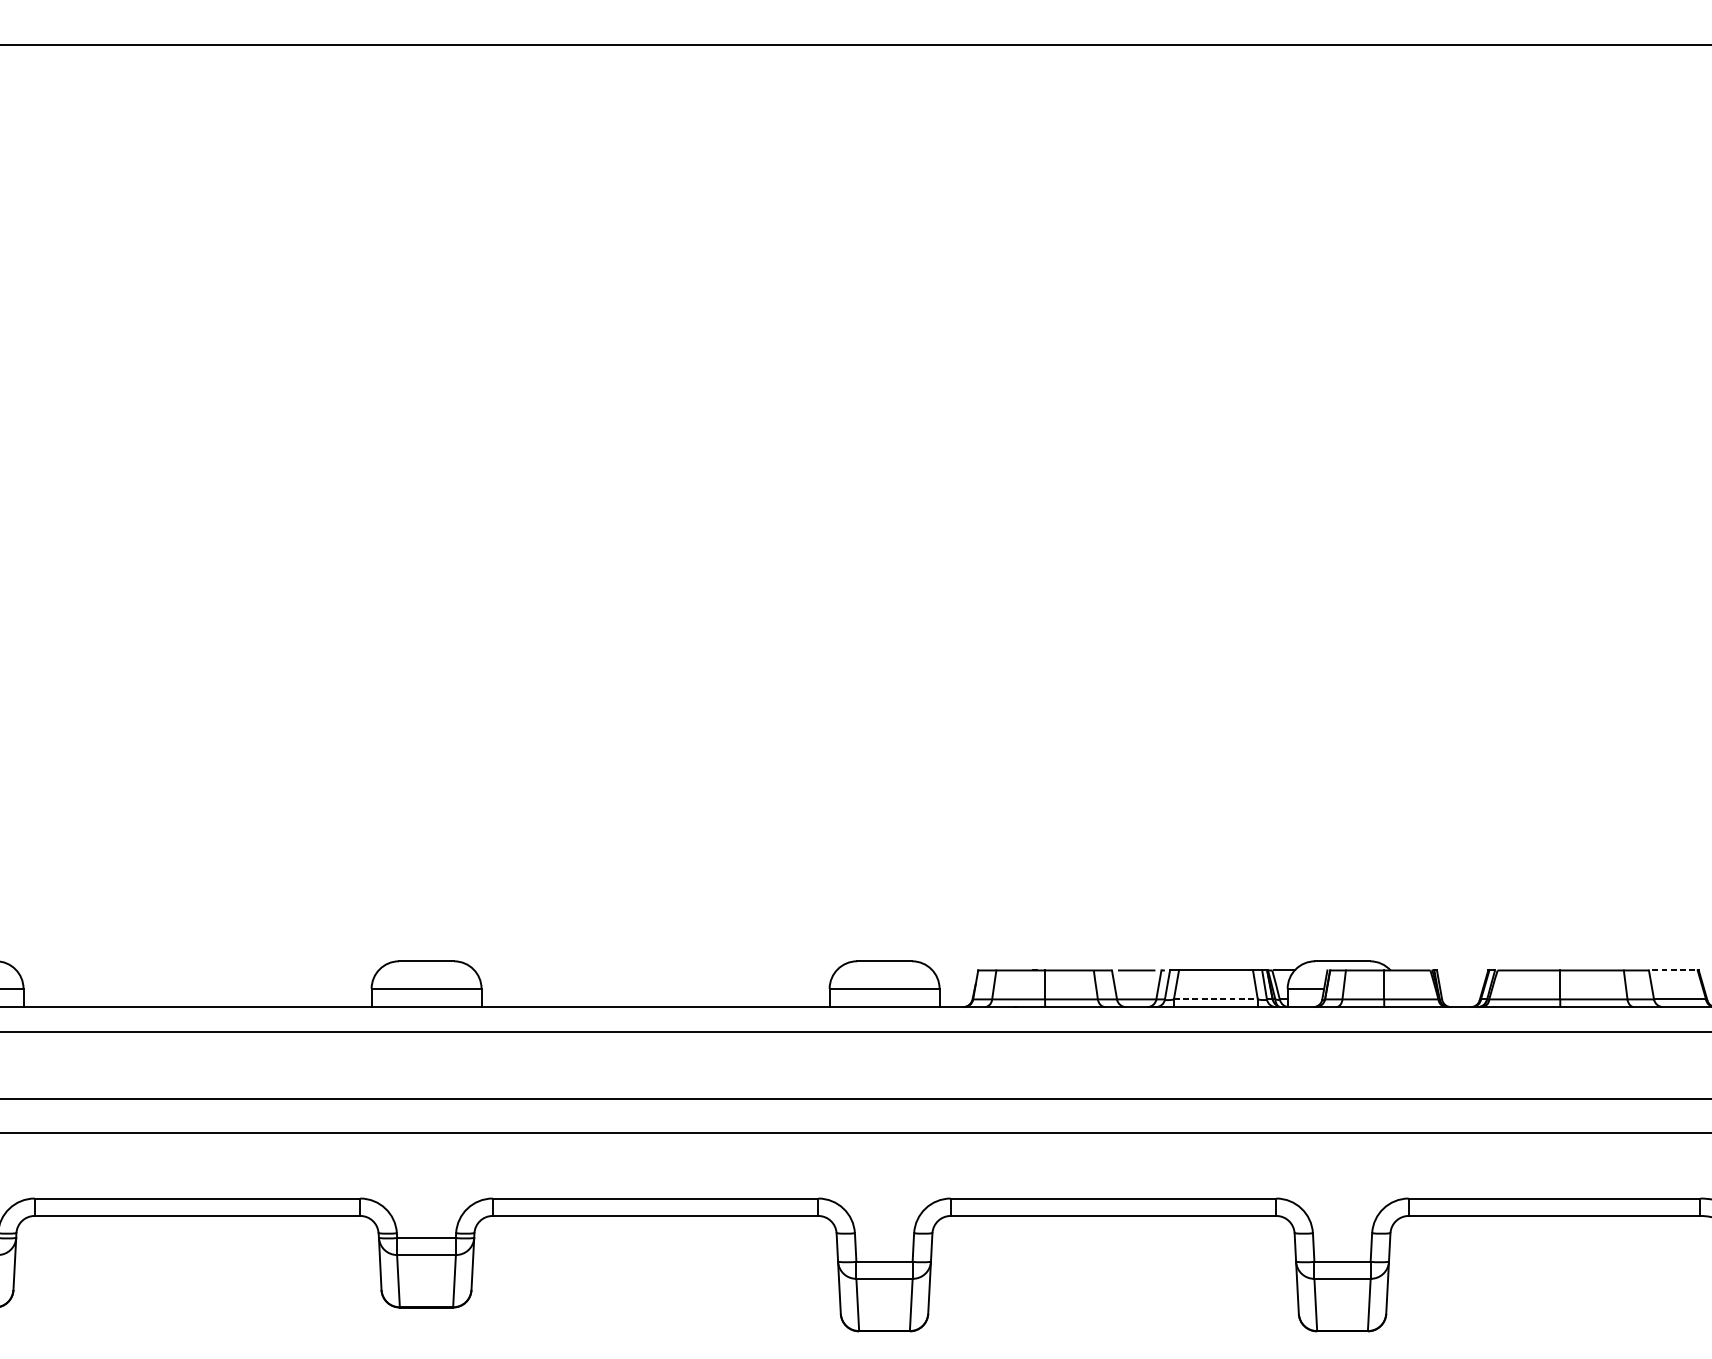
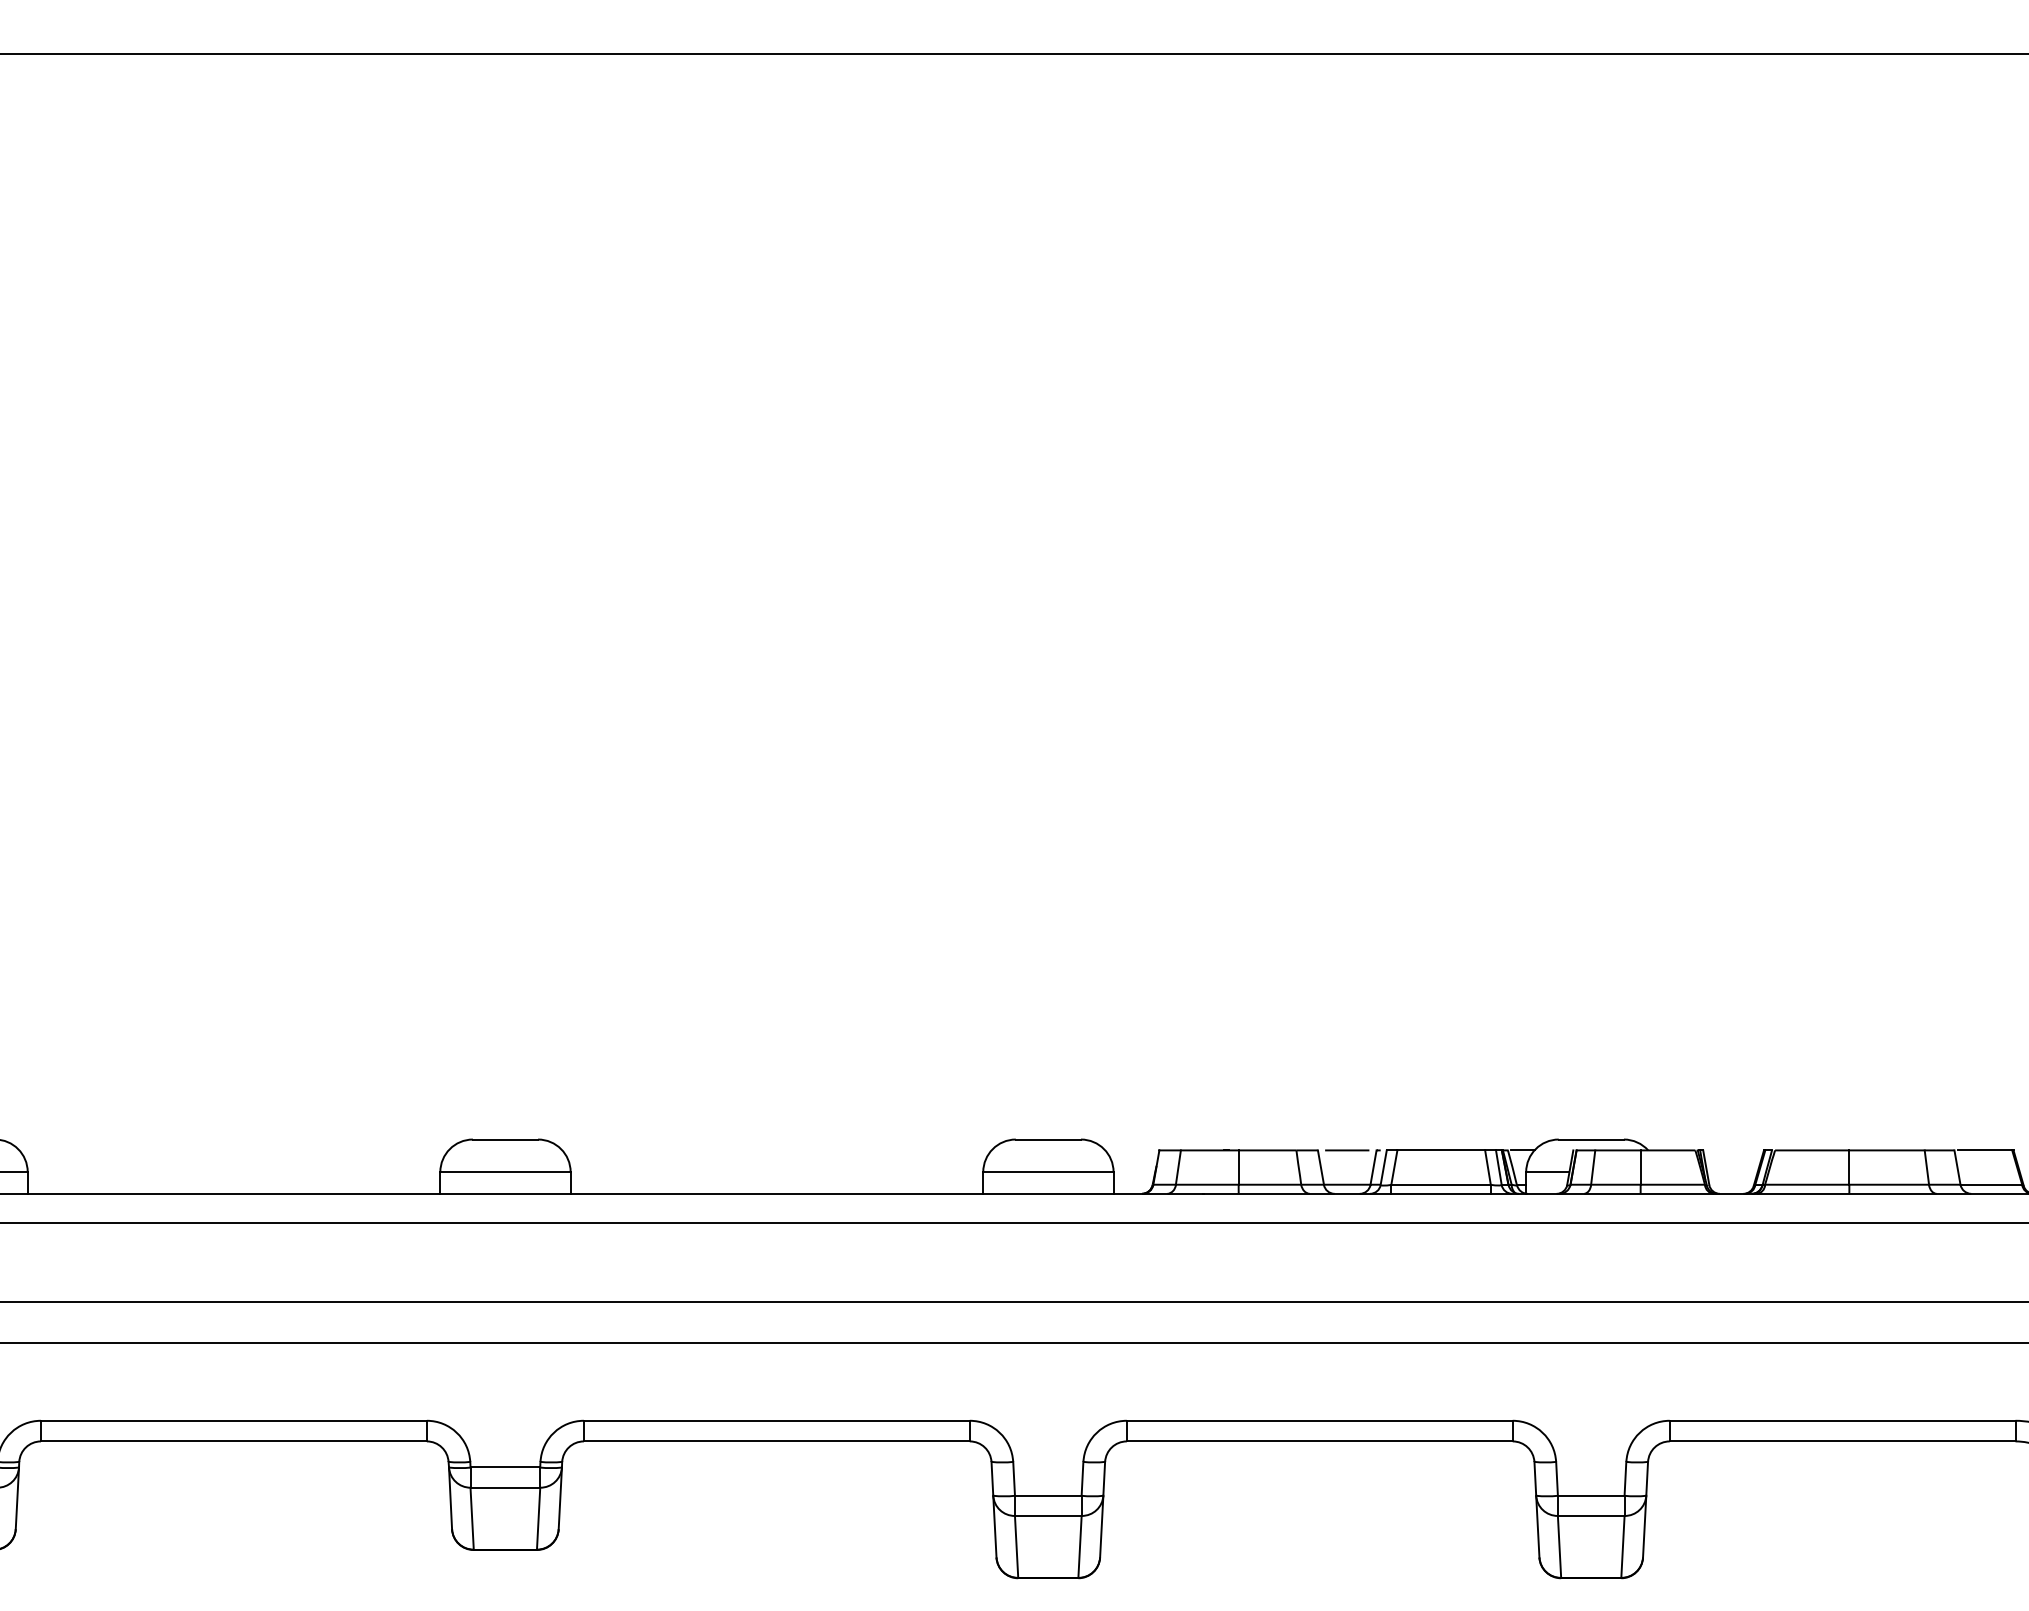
line: (1675, 970) -> (1985, 1150), dashed -> solid
line: (1216, 999) -> (1441, 1184), dashed -> solid

